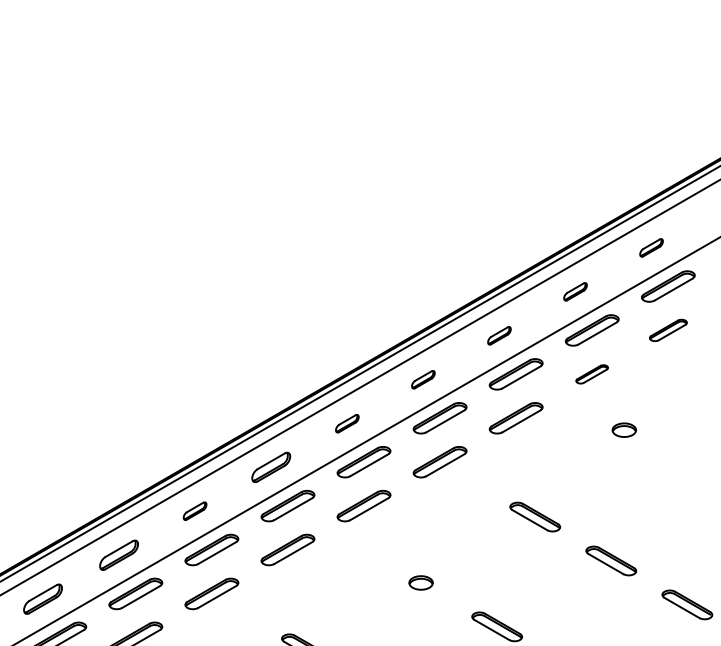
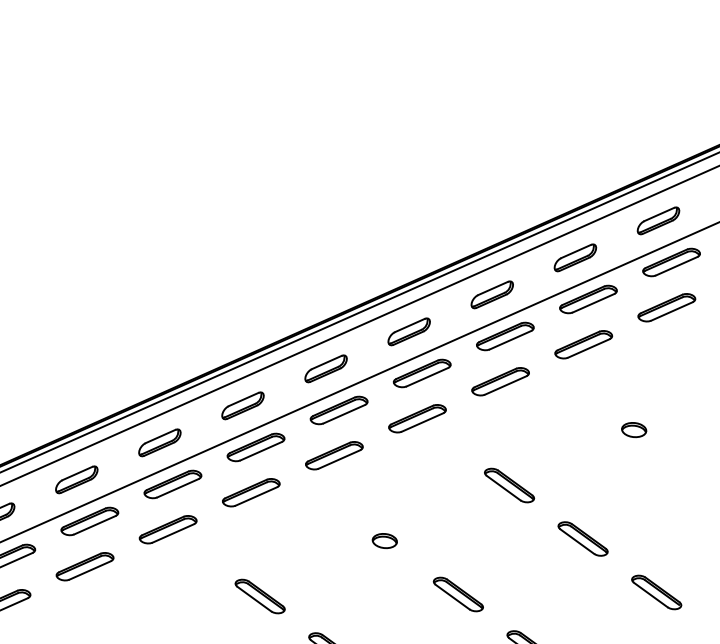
part: (651, 247) -> (658, 220), size x1.67
part: (575, 291) -> (575, 257), size x1.67
part: (668, 330) -> (666, 307), size x1.43
part: (499, 335) -> (492, 294), size x1.67
part: (591, 374) -> (582, 344), size x1.67
part: (423, 379) -> (409, 331), size x1.67
part: (347, 423) -> (326, 368), size x1.67
part: (623, 429) -> (633, 429), moved
part: (194, 510) -> (159, 441), size x1.67

